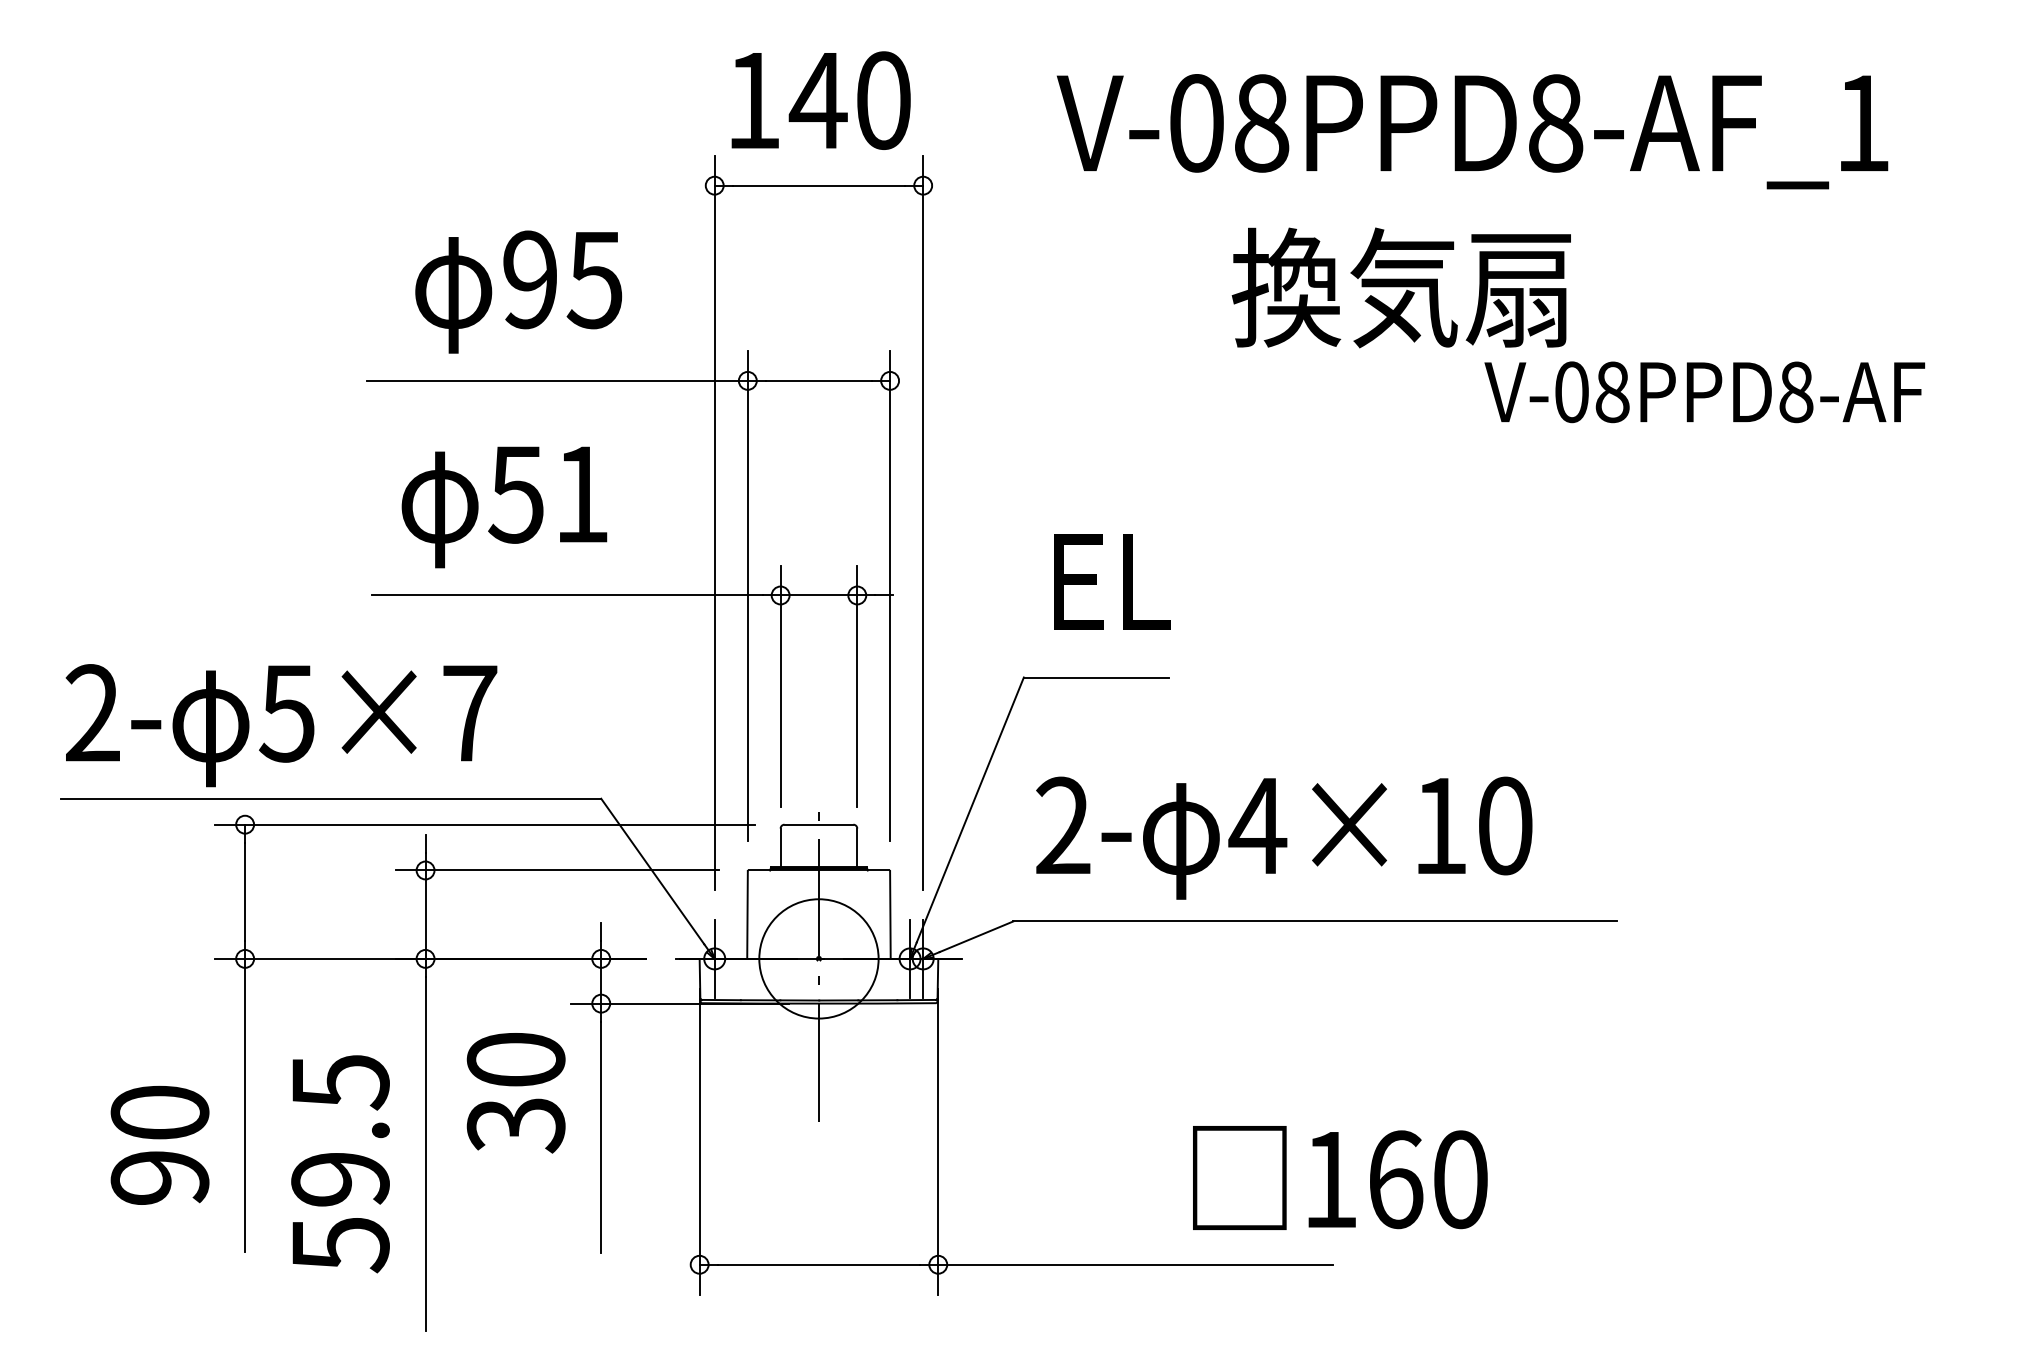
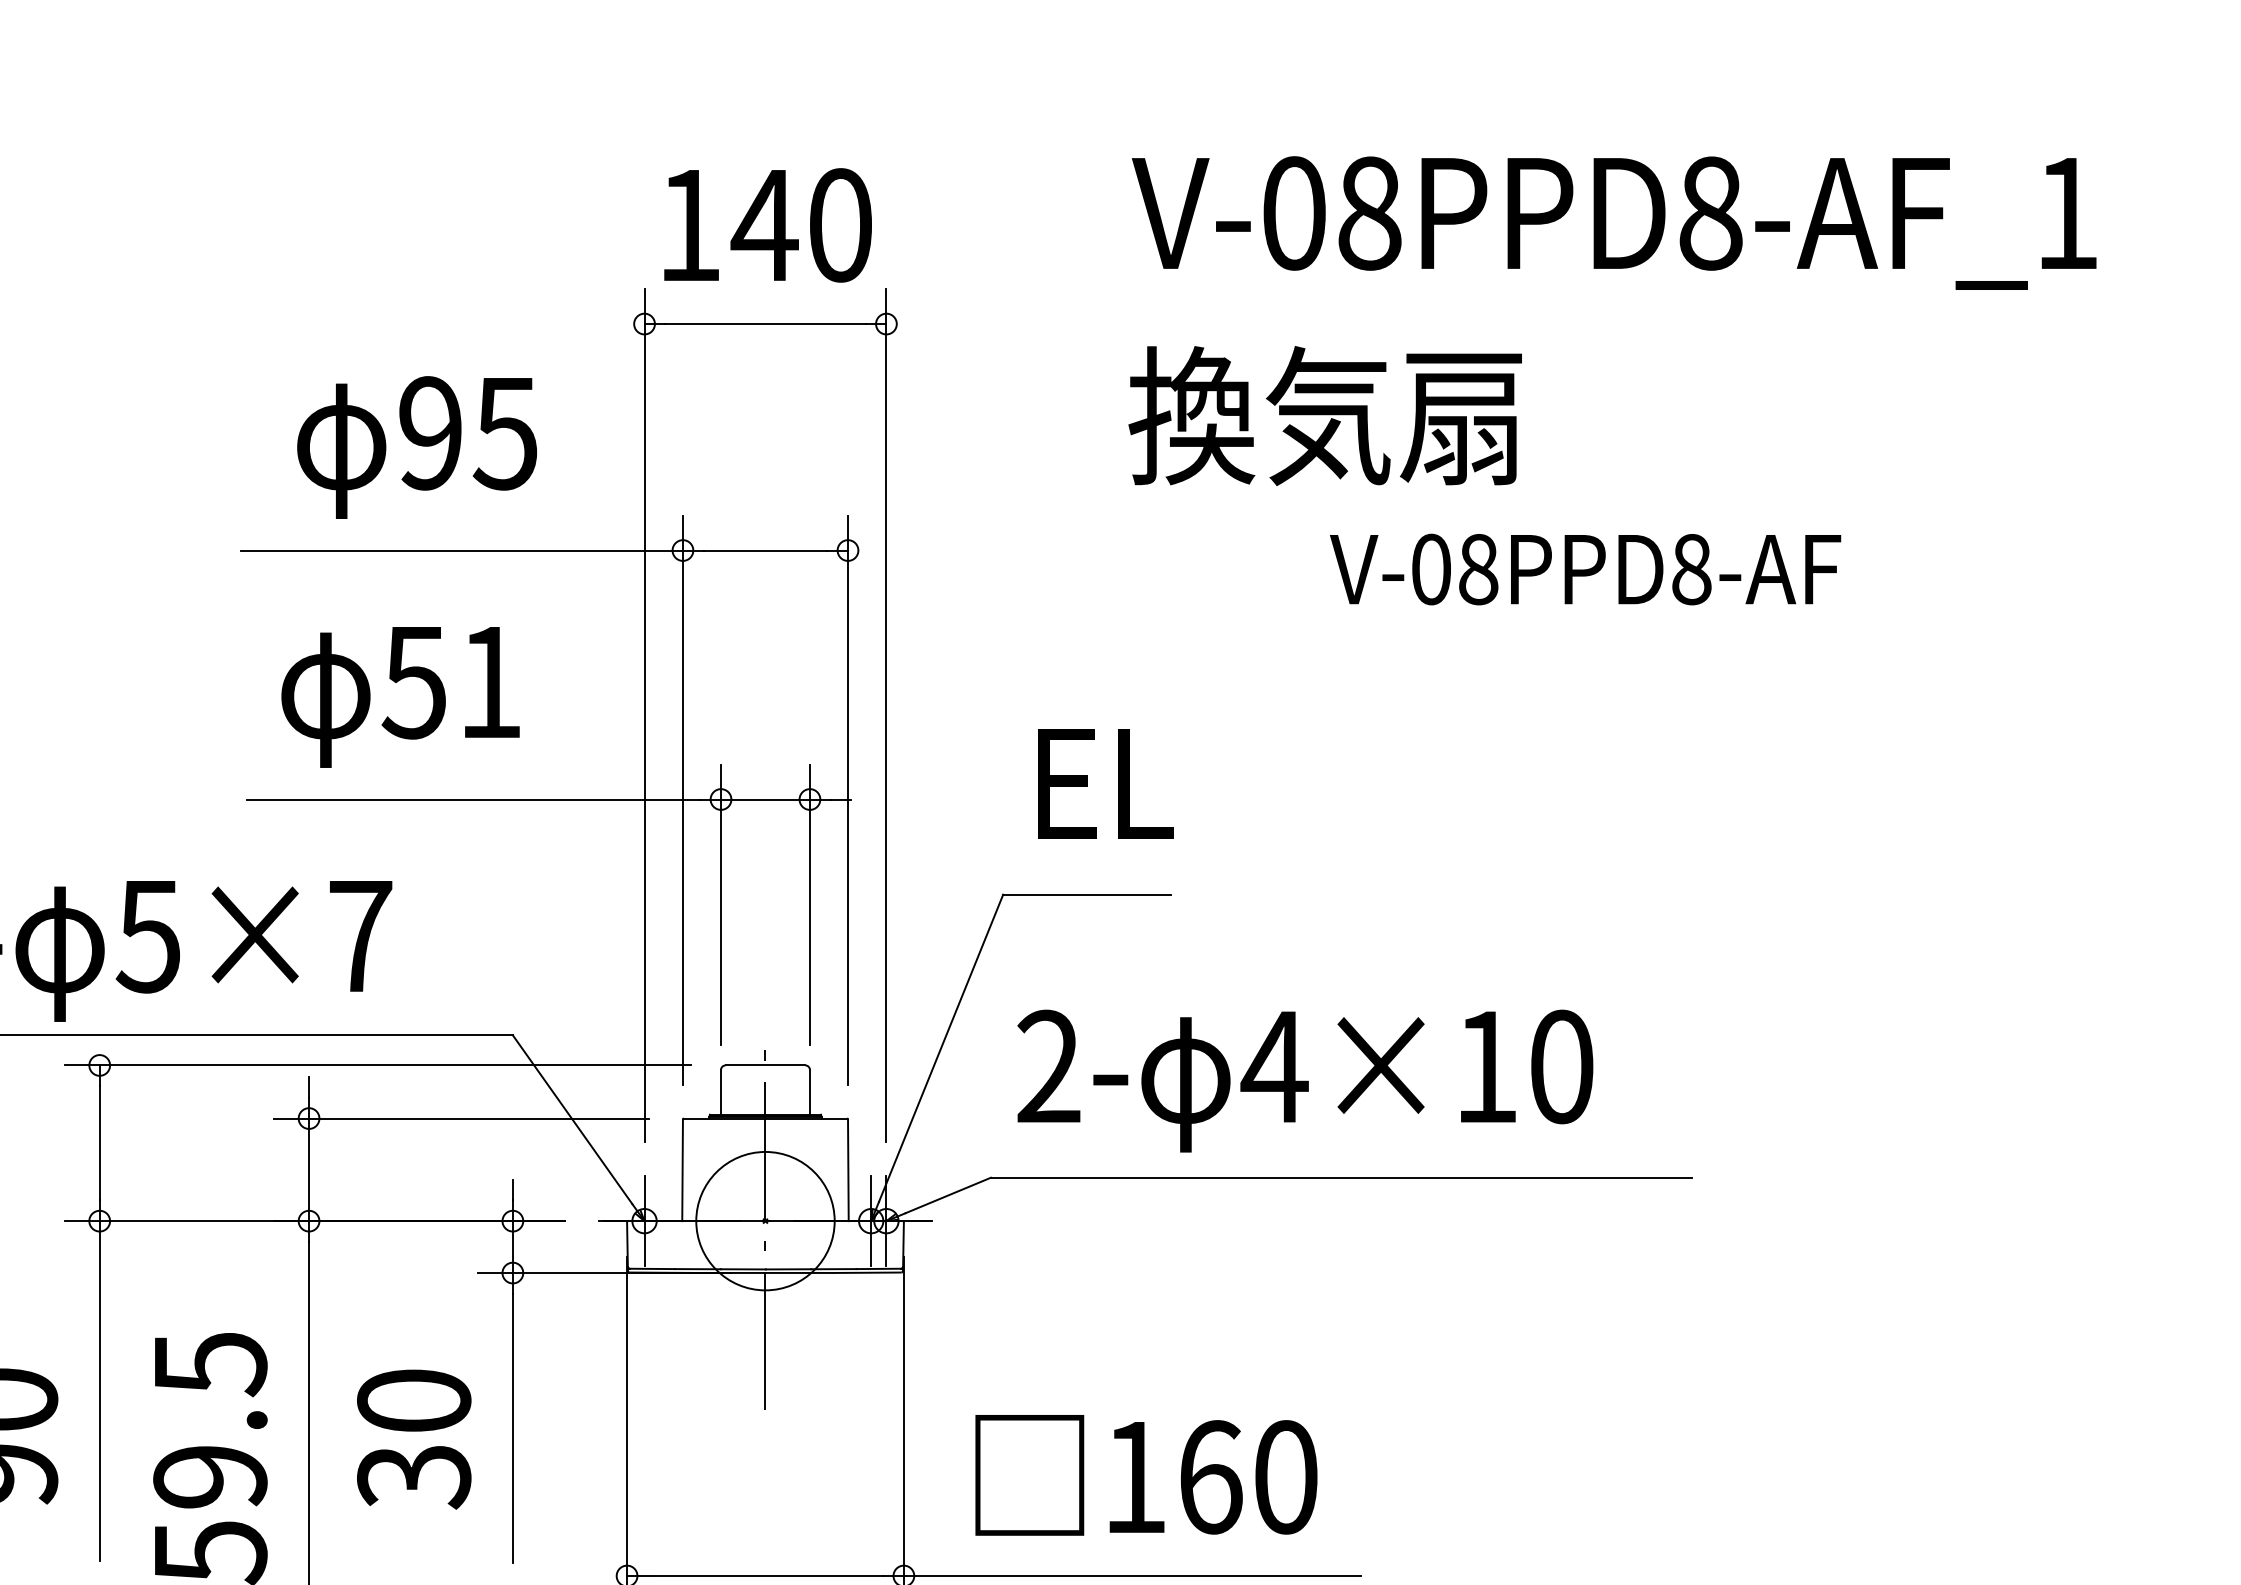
text: (1472, 131) -> (1614, 222), moved
text: (1400, 287) -> (1324, 415), moved
text: (1704, 392) -> (1585, 569), moved
text: (515, 1093) -> (413, 1439), moved
text: (1340, 1177) -> (1146, 1474), moved

